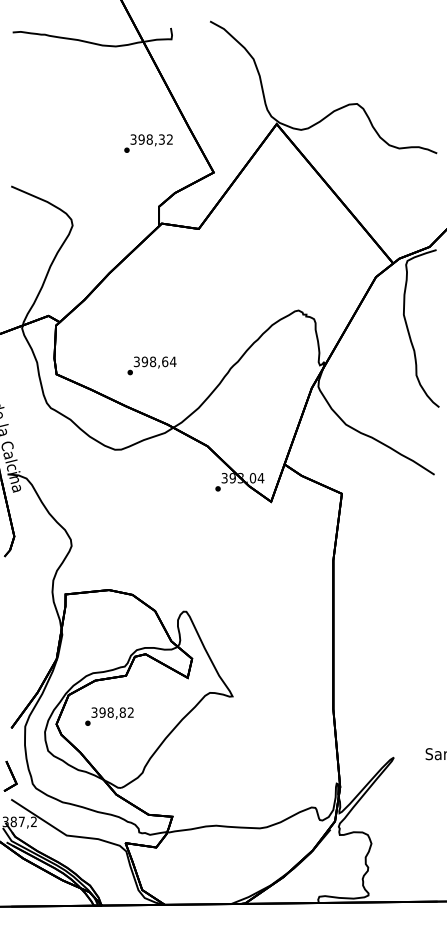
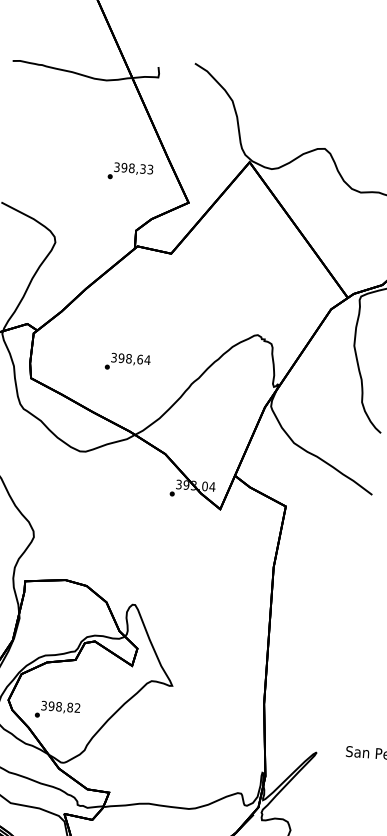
text: (169, 139) -> (150, 169), 398,32 -> 398,33
text: (151, 365) -> (127, 362), moved
text: (109, 716) -> (57, 710), moved

